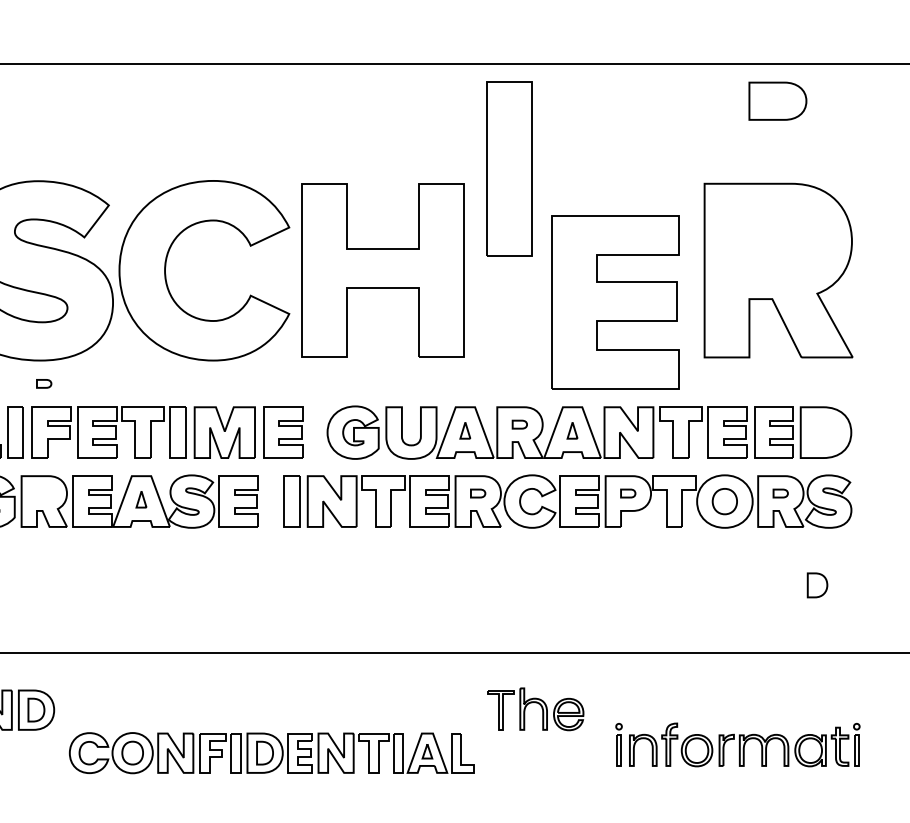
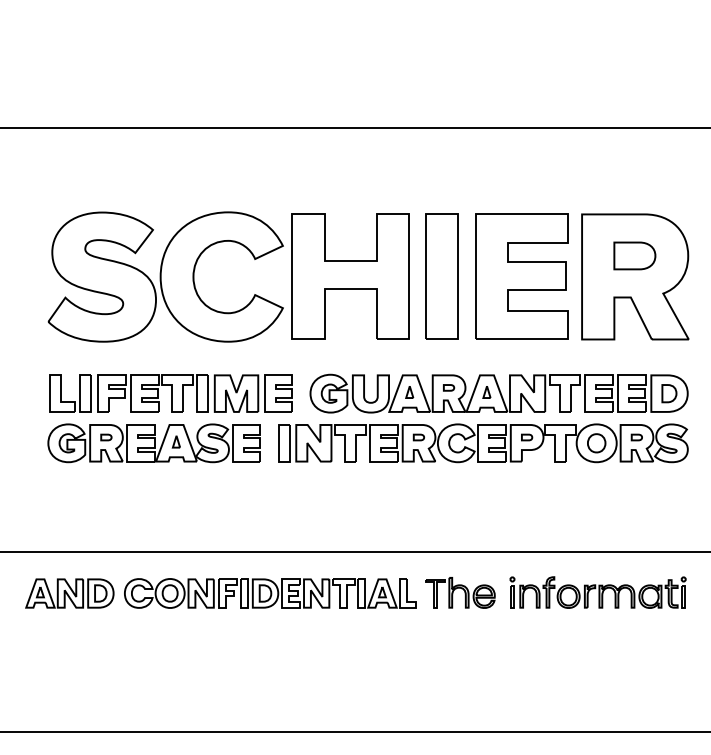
part: (777, 100) -> (634, 255), moved
part: (509, 168) -> (441, 276), moved
part: (614, 301) -> (521, 276), moved
part: (44, 383) -> (106, 437), moved
part: (817, 585) -> (669, 393), moved
part: (737, 744) -> (597, 592), moved
part: (272, 753) -> (270, 593), moved

